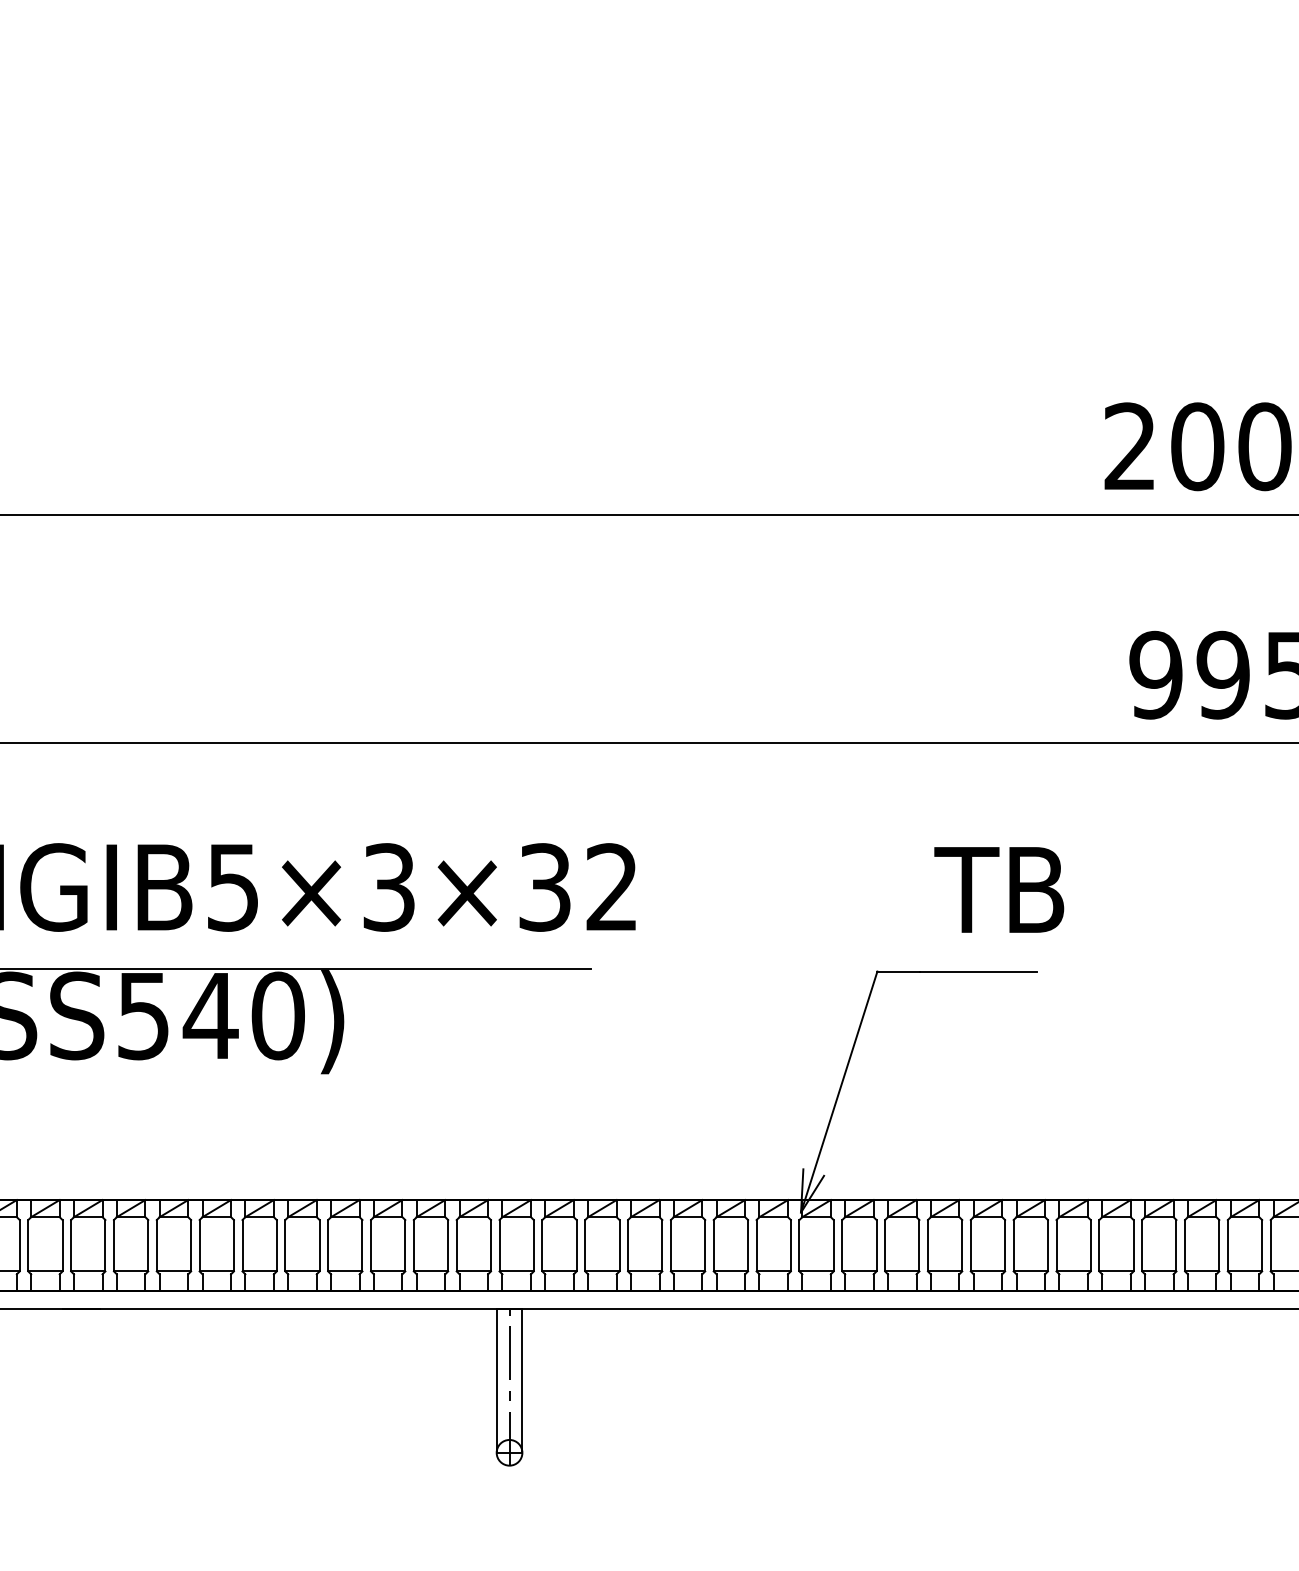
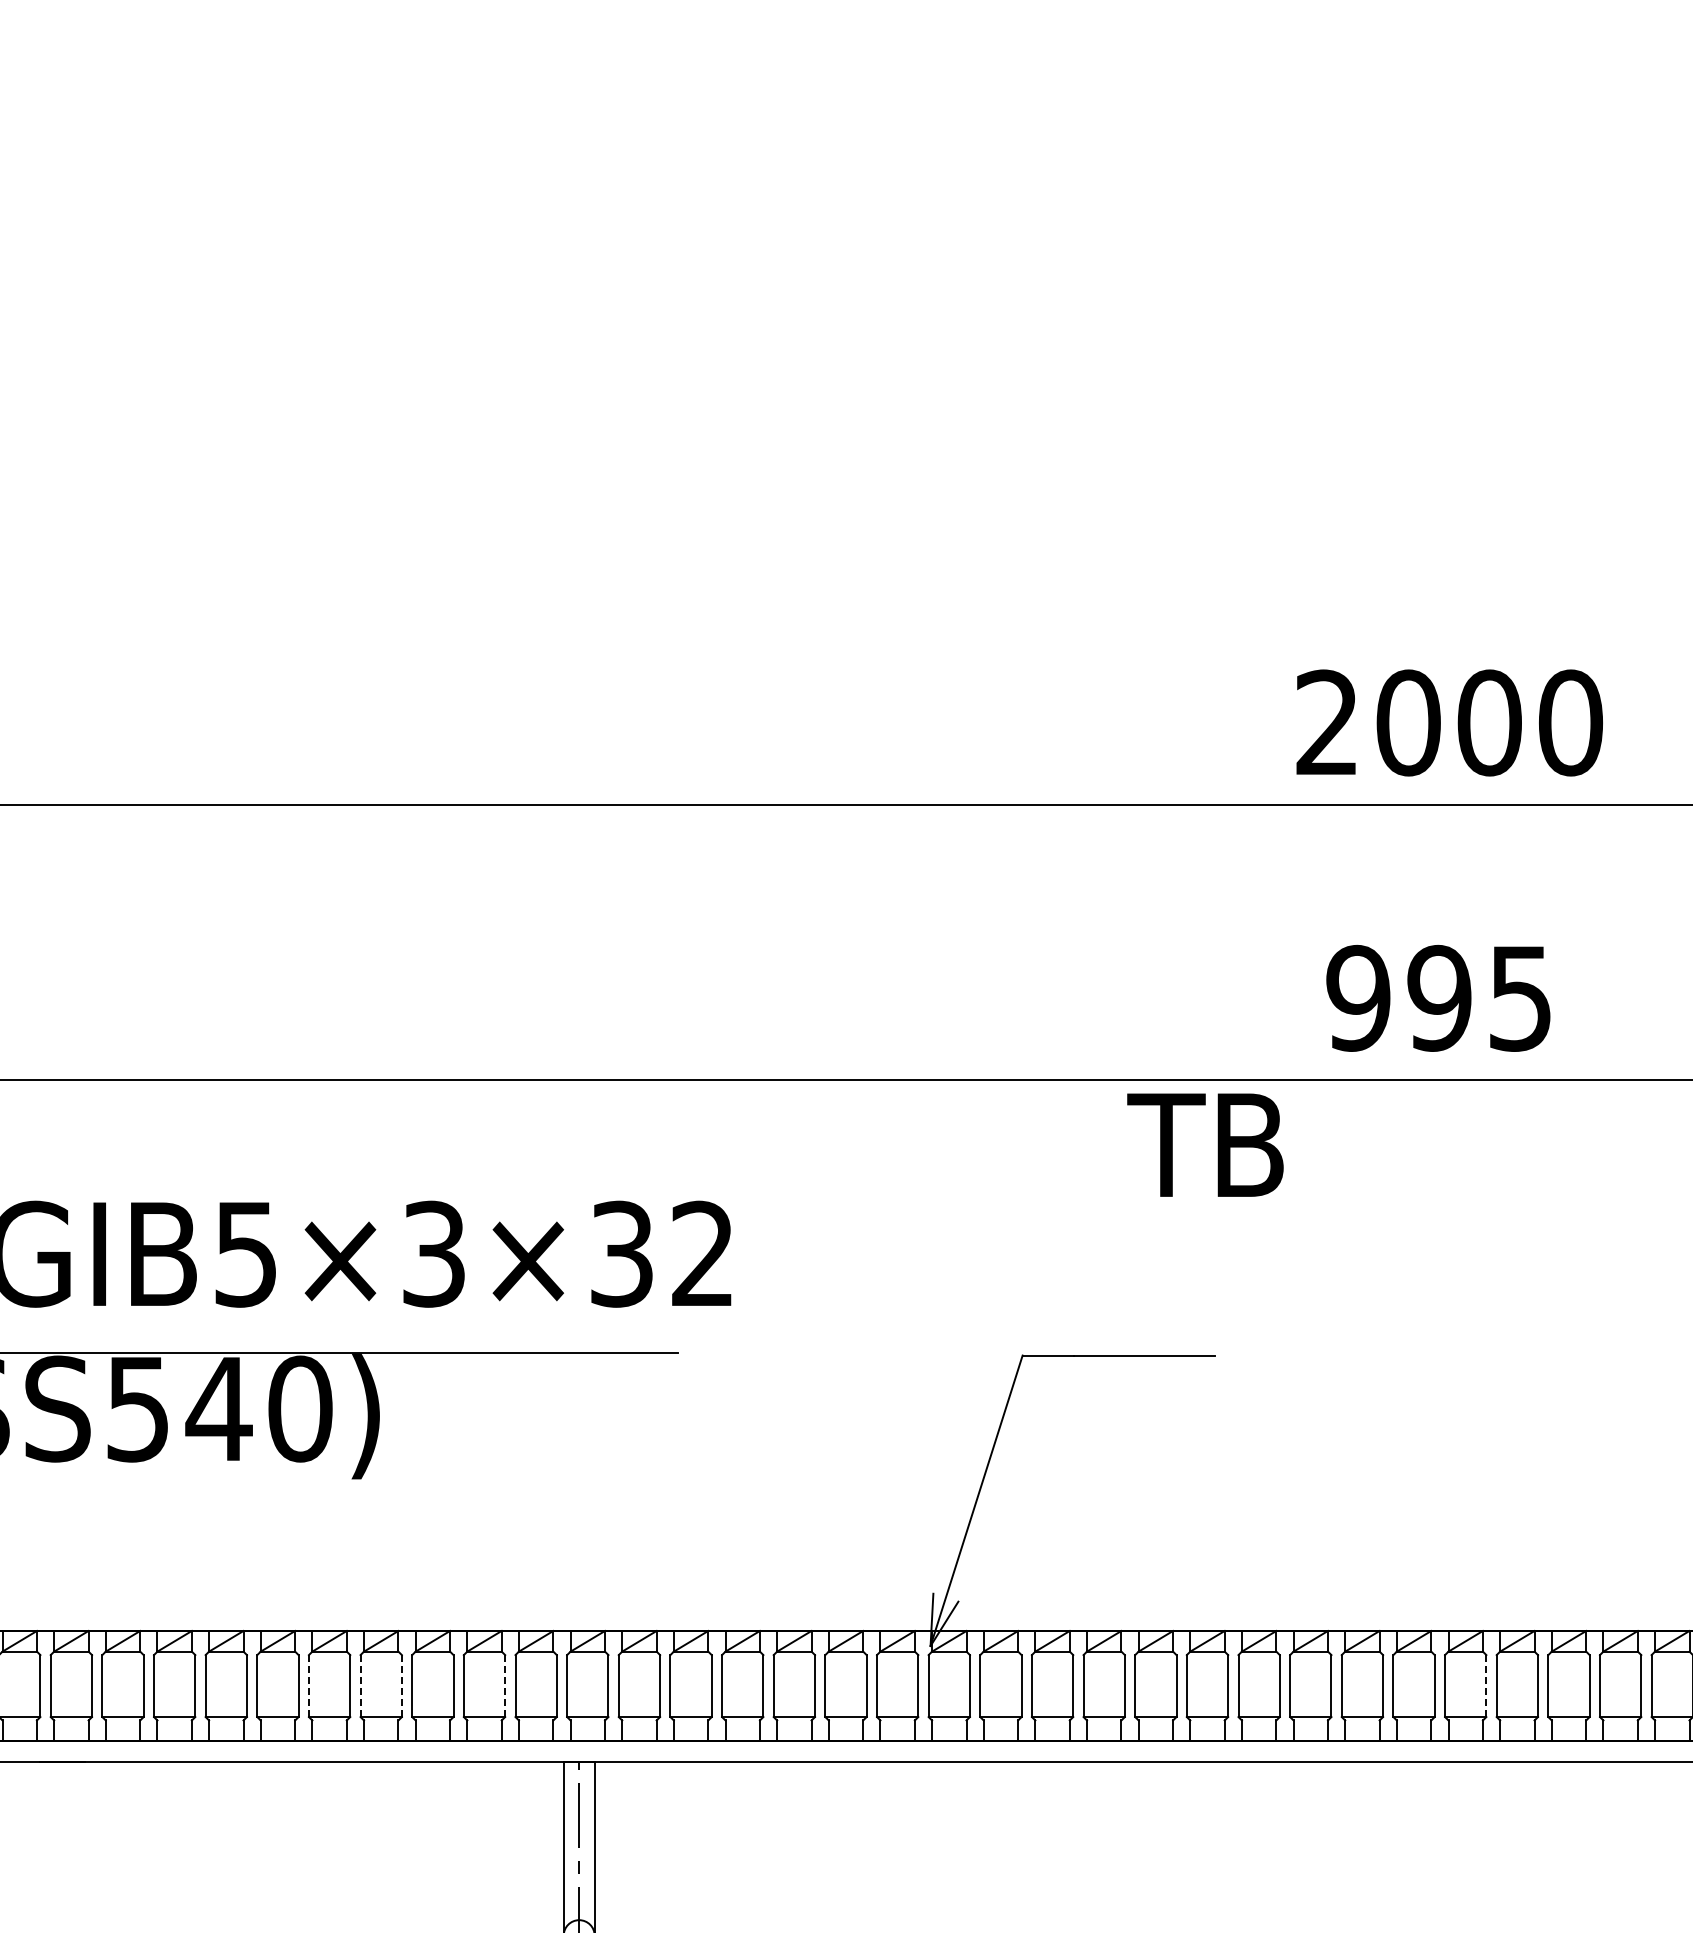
text: (999, 889) -> (1205, 1144), moved
line: (284, 1246) -> (308, 1686), solid -> dashed
line: (328, 1246) -> (360, 1686), solid -> dashed
line: (362, 1246) -> (401, 1686), solid -> dashed
line: (448, 1246) -> (505, 1686), solid -> dashed
line: (1262, 1246) -> (1486, 1686), solid -> dashed

